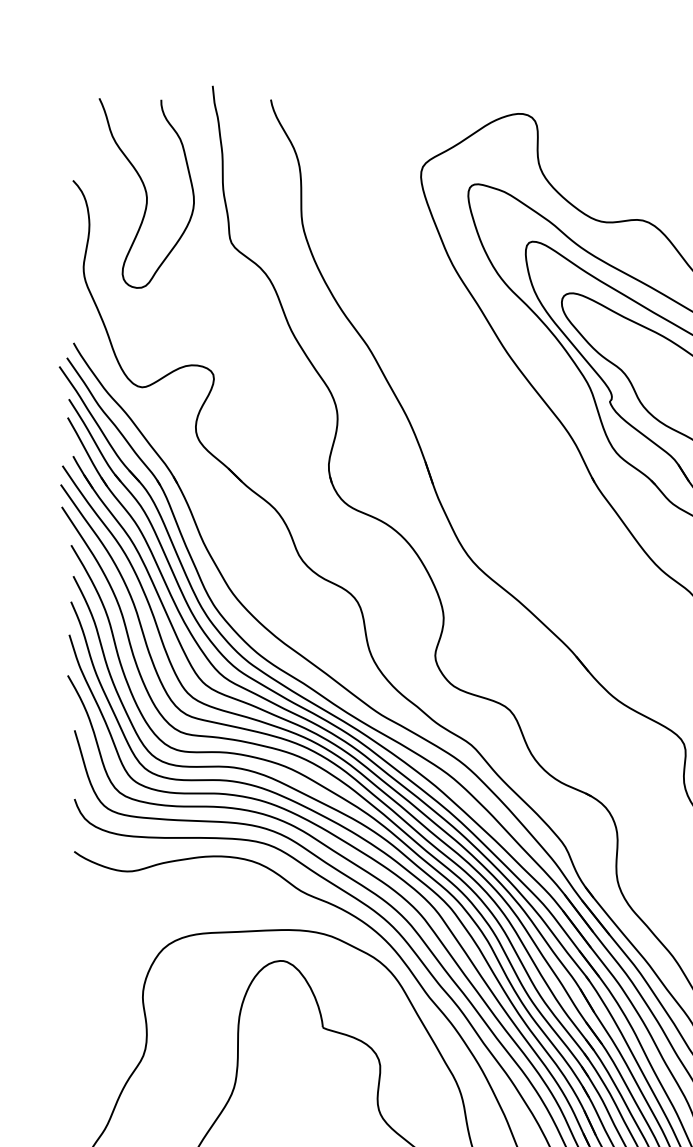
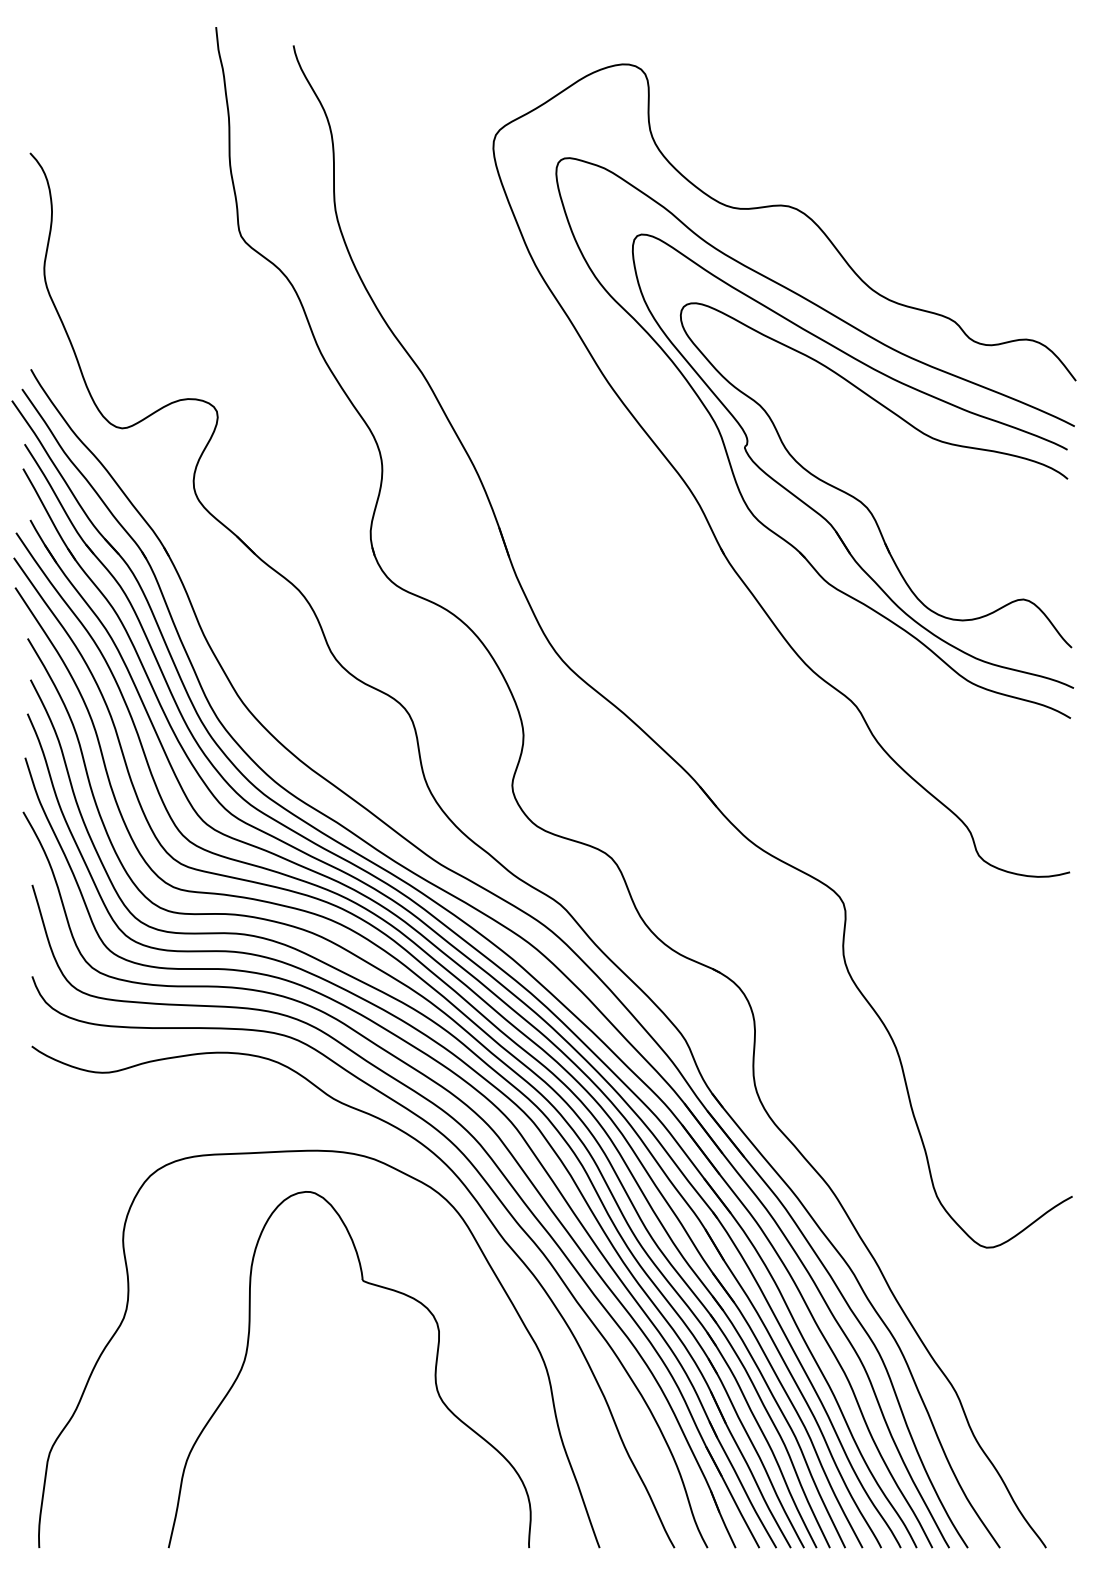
curve: (146, 192) -> (128, 169), removed

